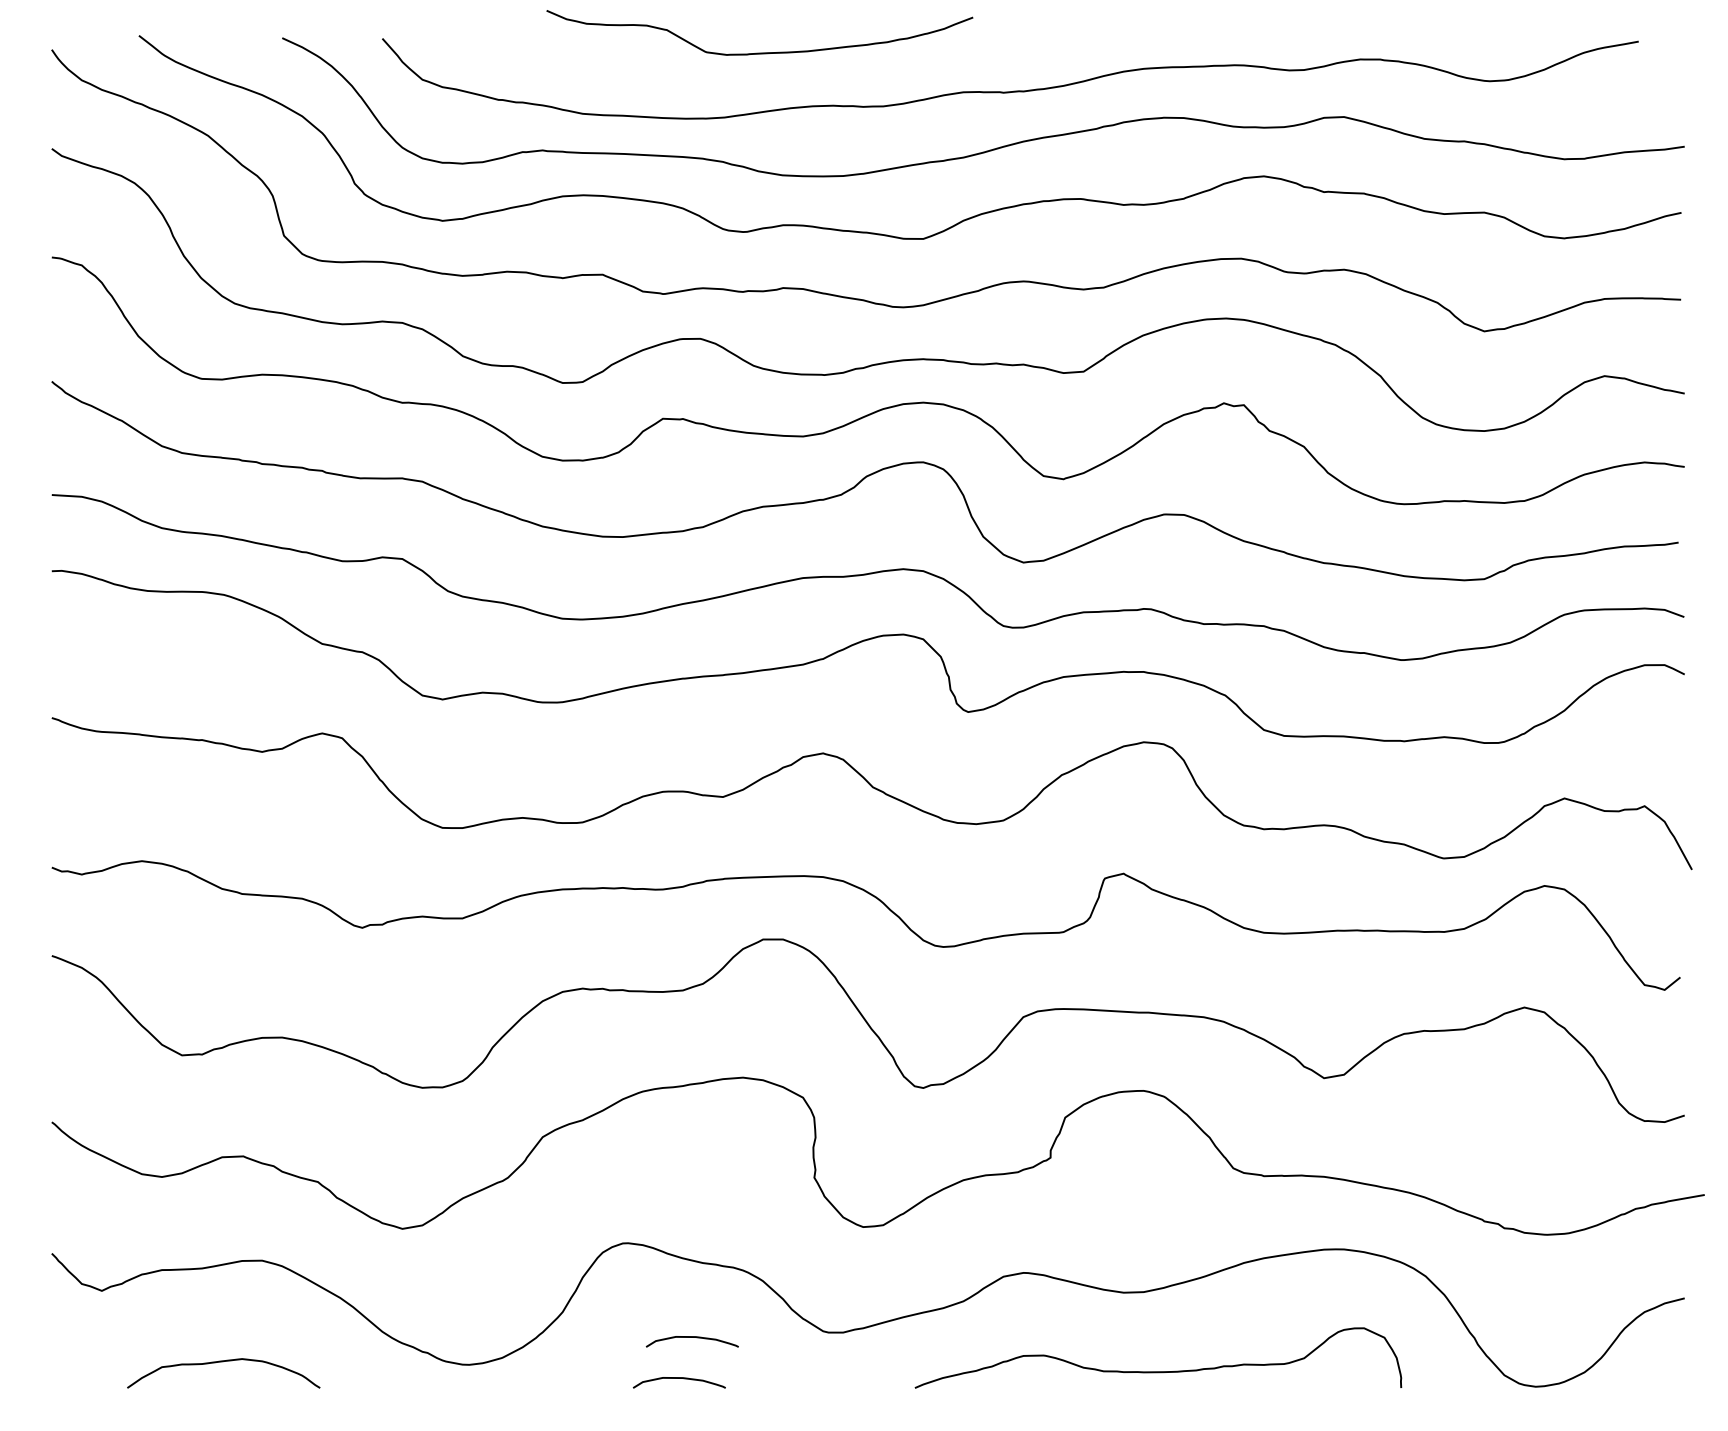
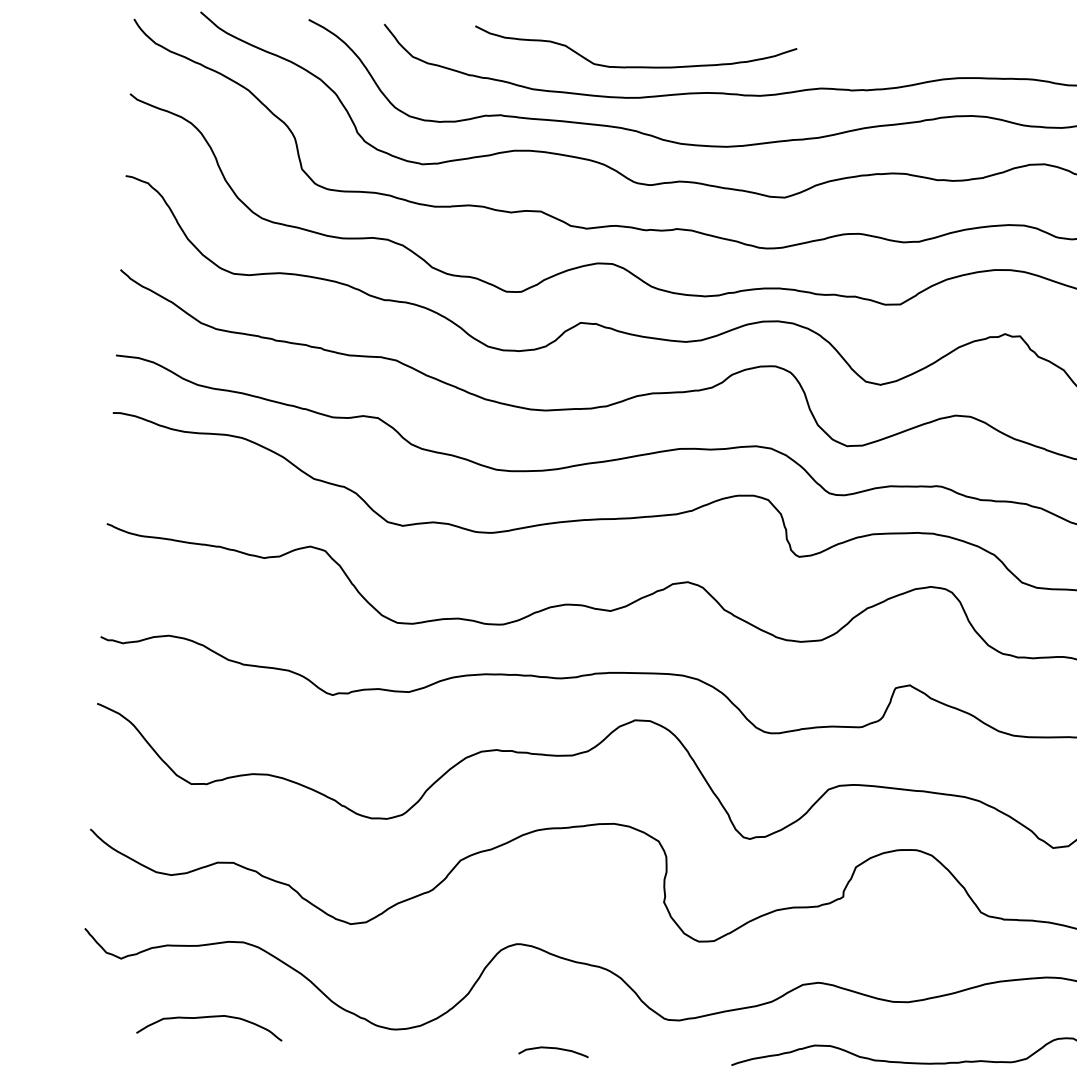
curve: (759, 52) -> (634, 66), moved
curve: (691, 1337) -> (564, 1018), removed

